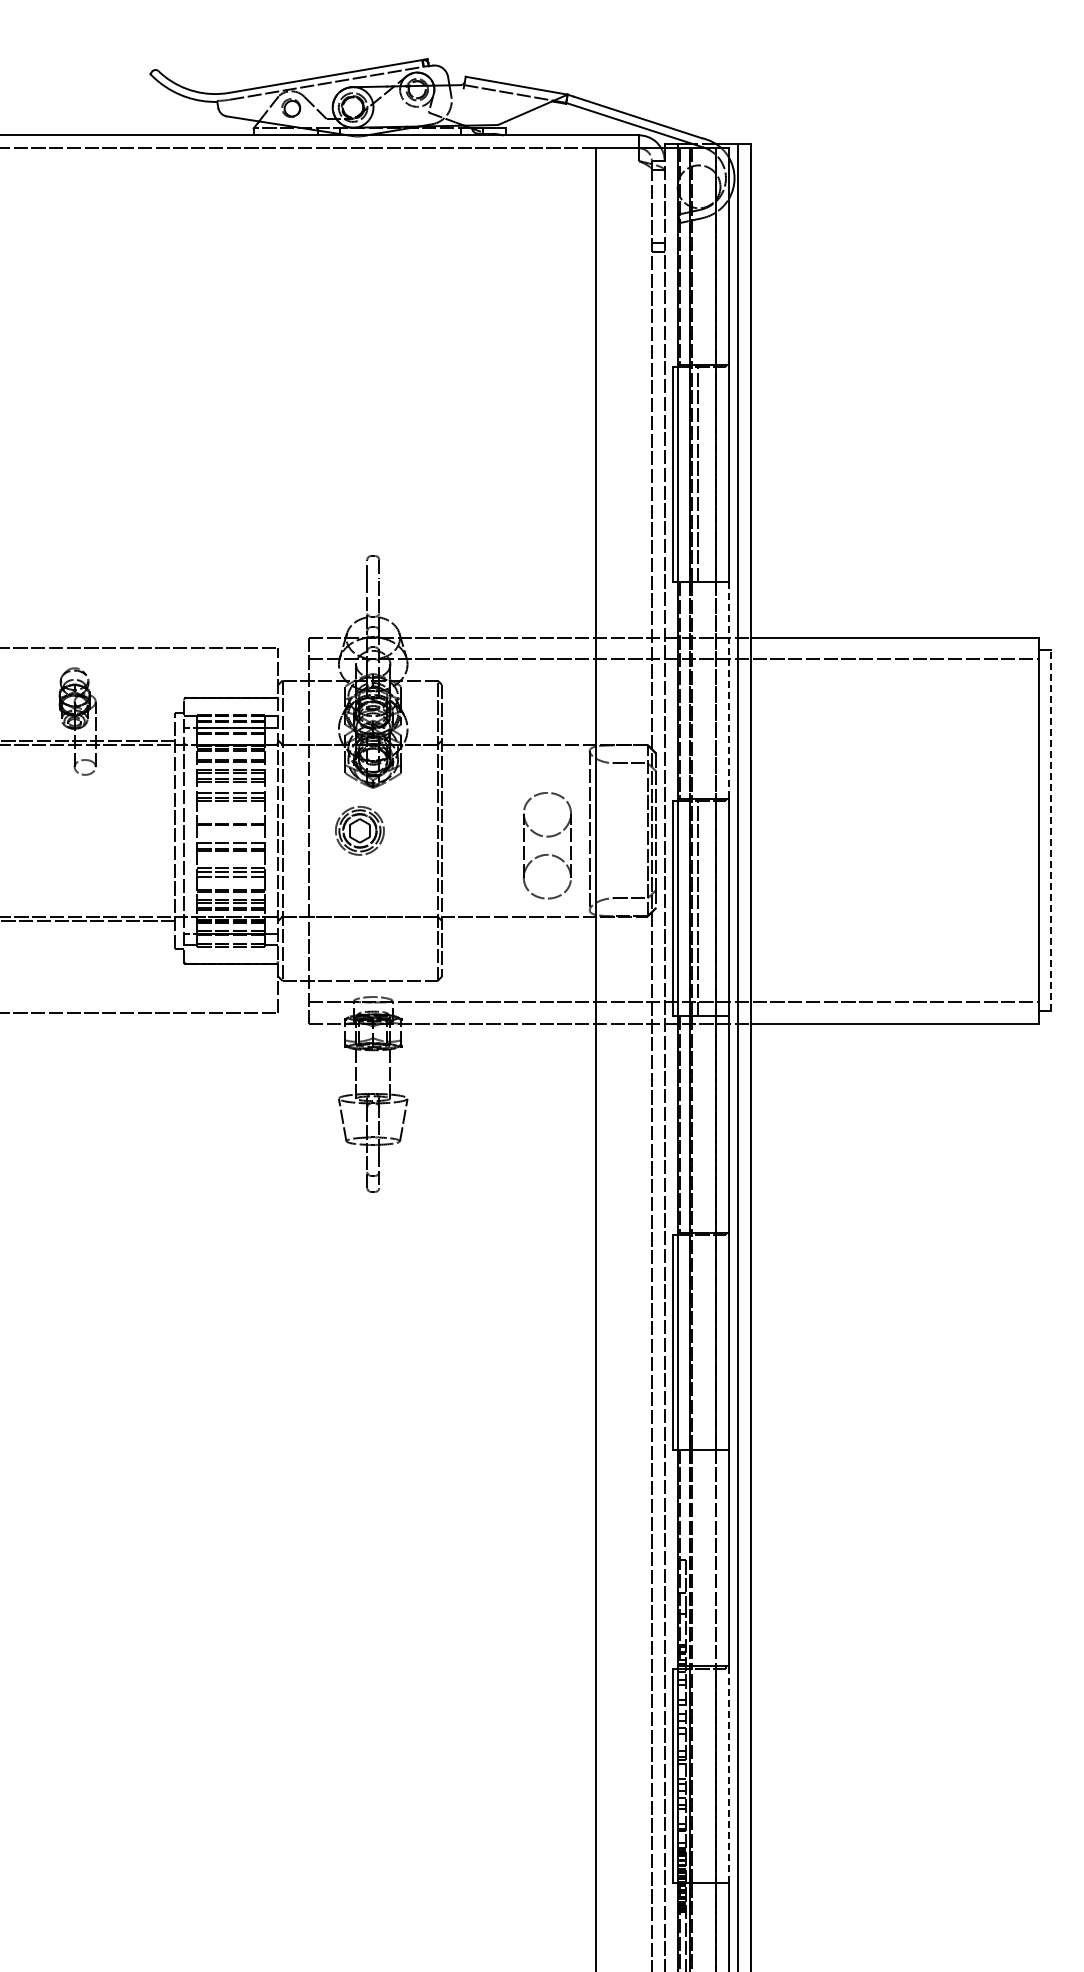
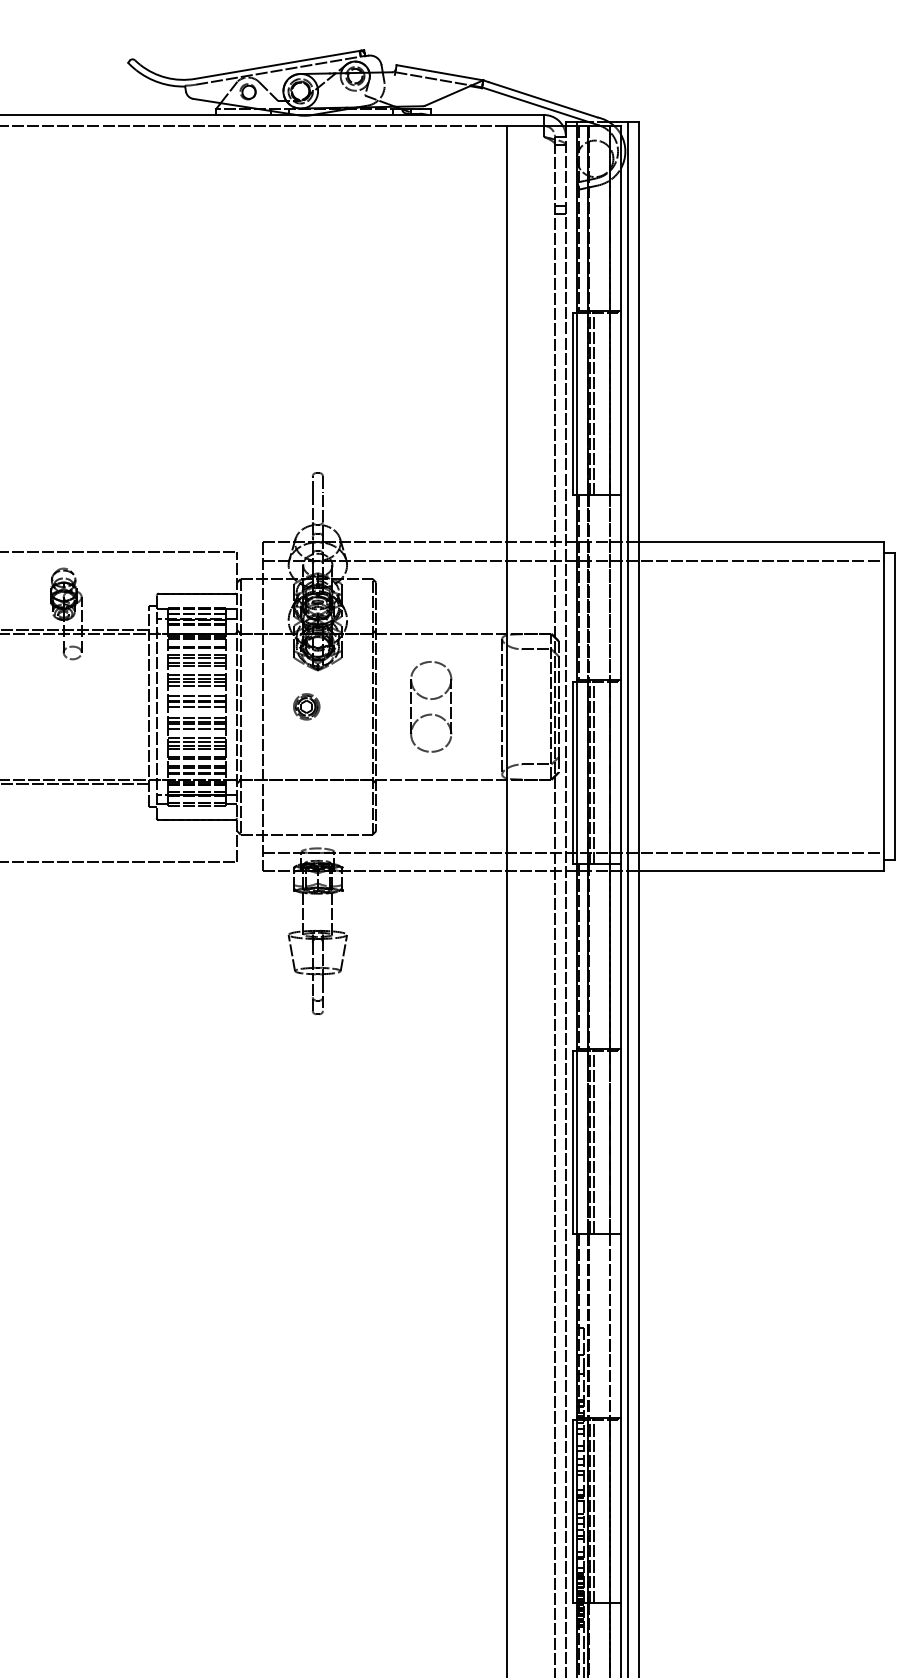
line: (729, 690) -> (621, 587), dashed -> solid
line: (230, 805) -> (196, 685), added
line: (230, 817) -> (196, 695), added
line: (230, 830) -> (196, 706), added
part: (360, 830) -> (307, 706), size x0.62
line: (1051, 830) -> (895, 706), dashed -> solid
part: (547, 837) -> (431, 699), moved
line: (230, 856) -> (196, 728), added
line: (230, 880) -> (196, 749), added
line: (697, 1340) -> (593, 1140), added
line: (697, 1774) -> (593, 1510), added
line: (729, 1774) -> (621, 1510), dashed -> solid

